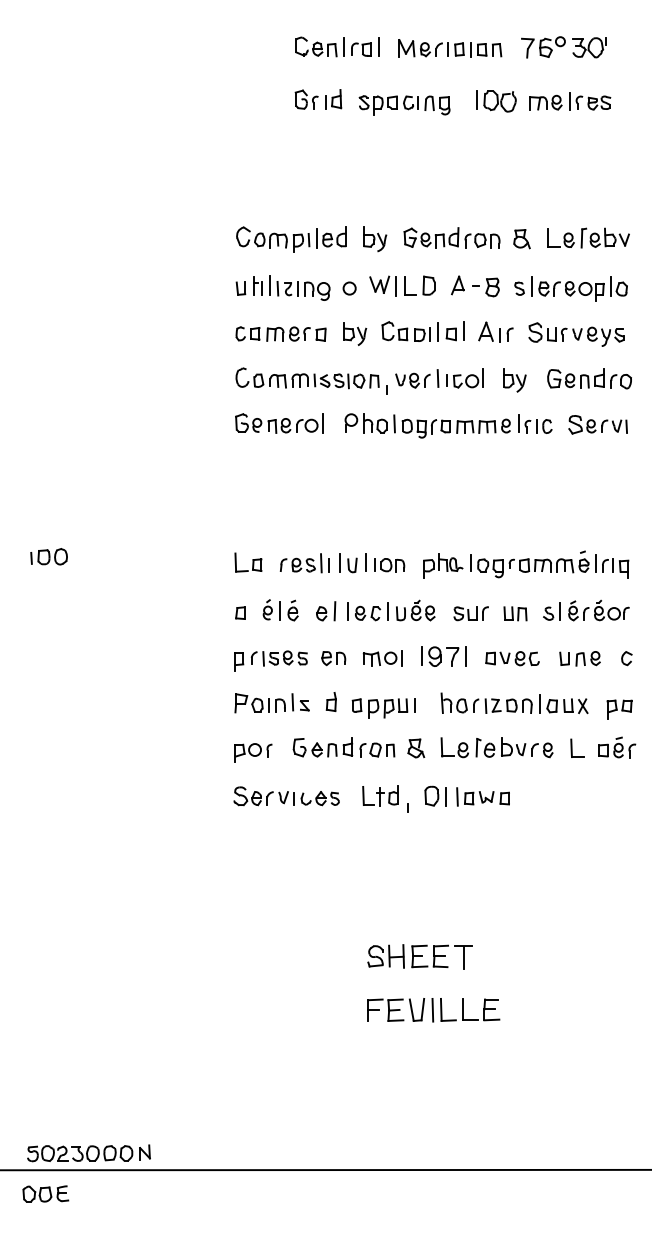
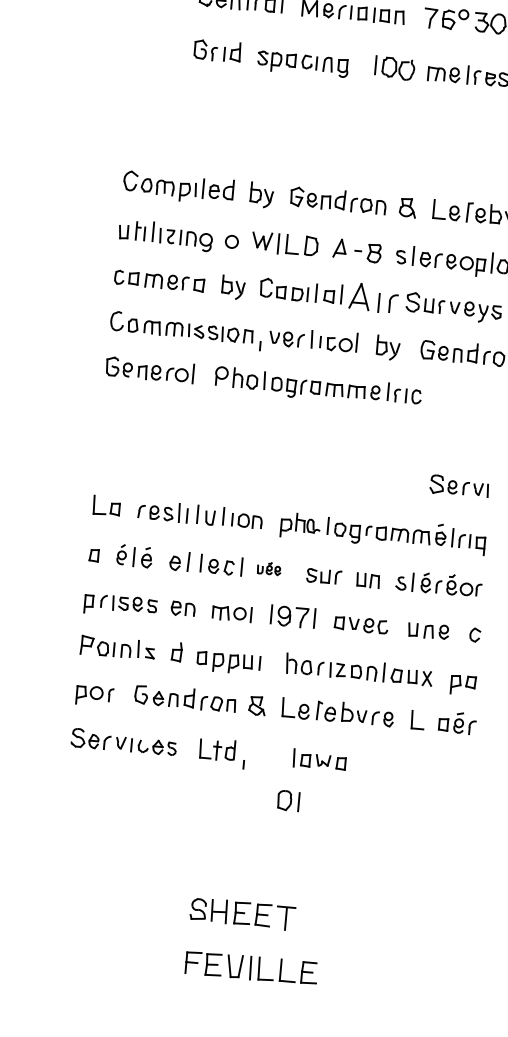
part: (495, 331) -> (373, 297), size x1.4
part: (597, 424) -> (458, 486), moved
part: (415, 610) -> (268, 568), size x0.6
part: (435, 795) -> (288, 800), moved

